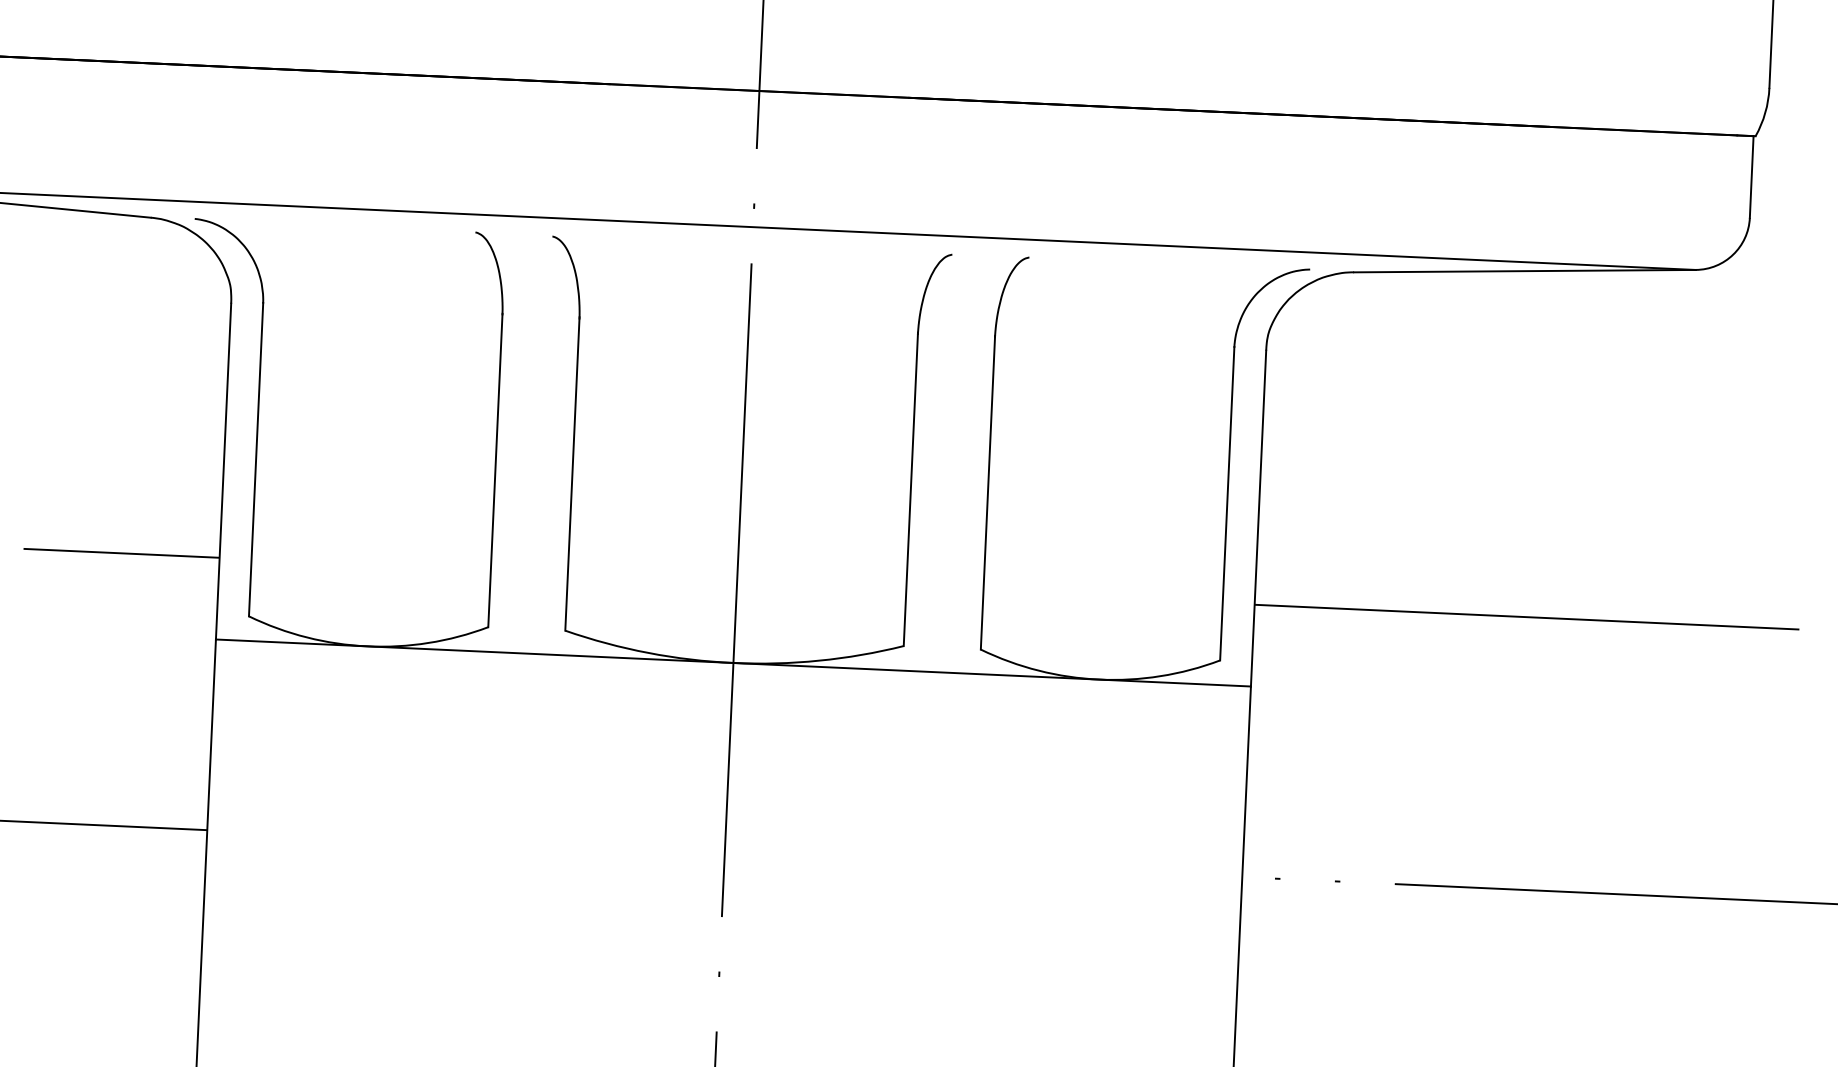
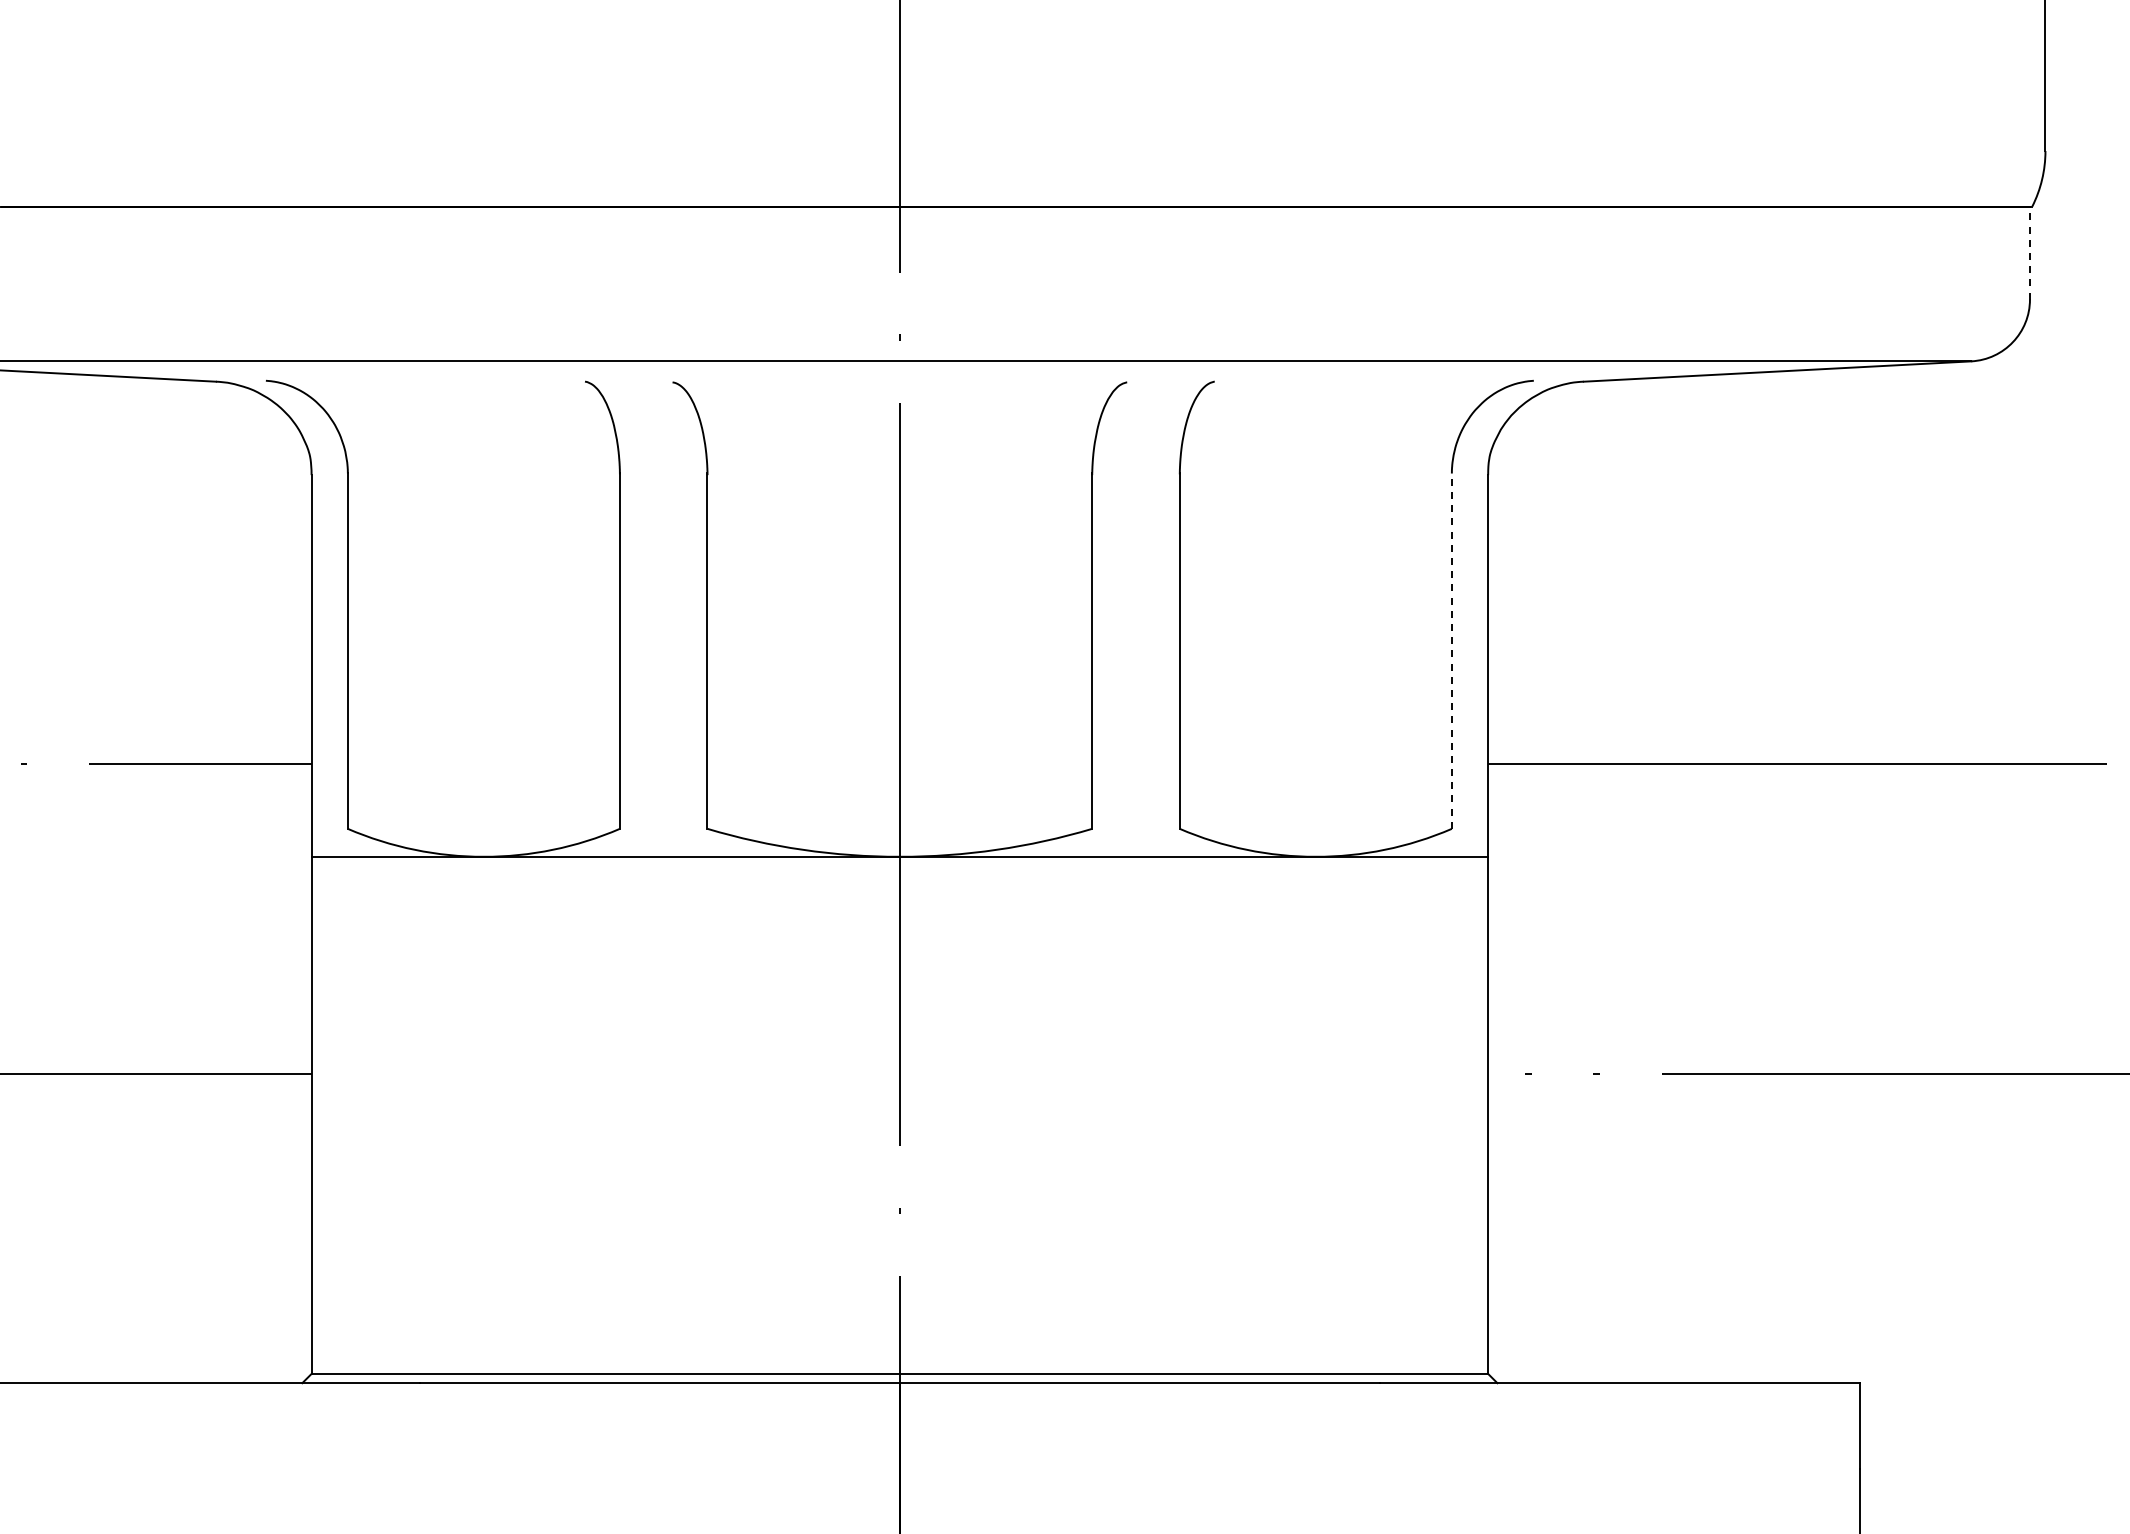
line: (1751, 176) -> (2029, 252), solid -> dashed
line: (1226, 503) -> (1451, 650), solid -> dashed

